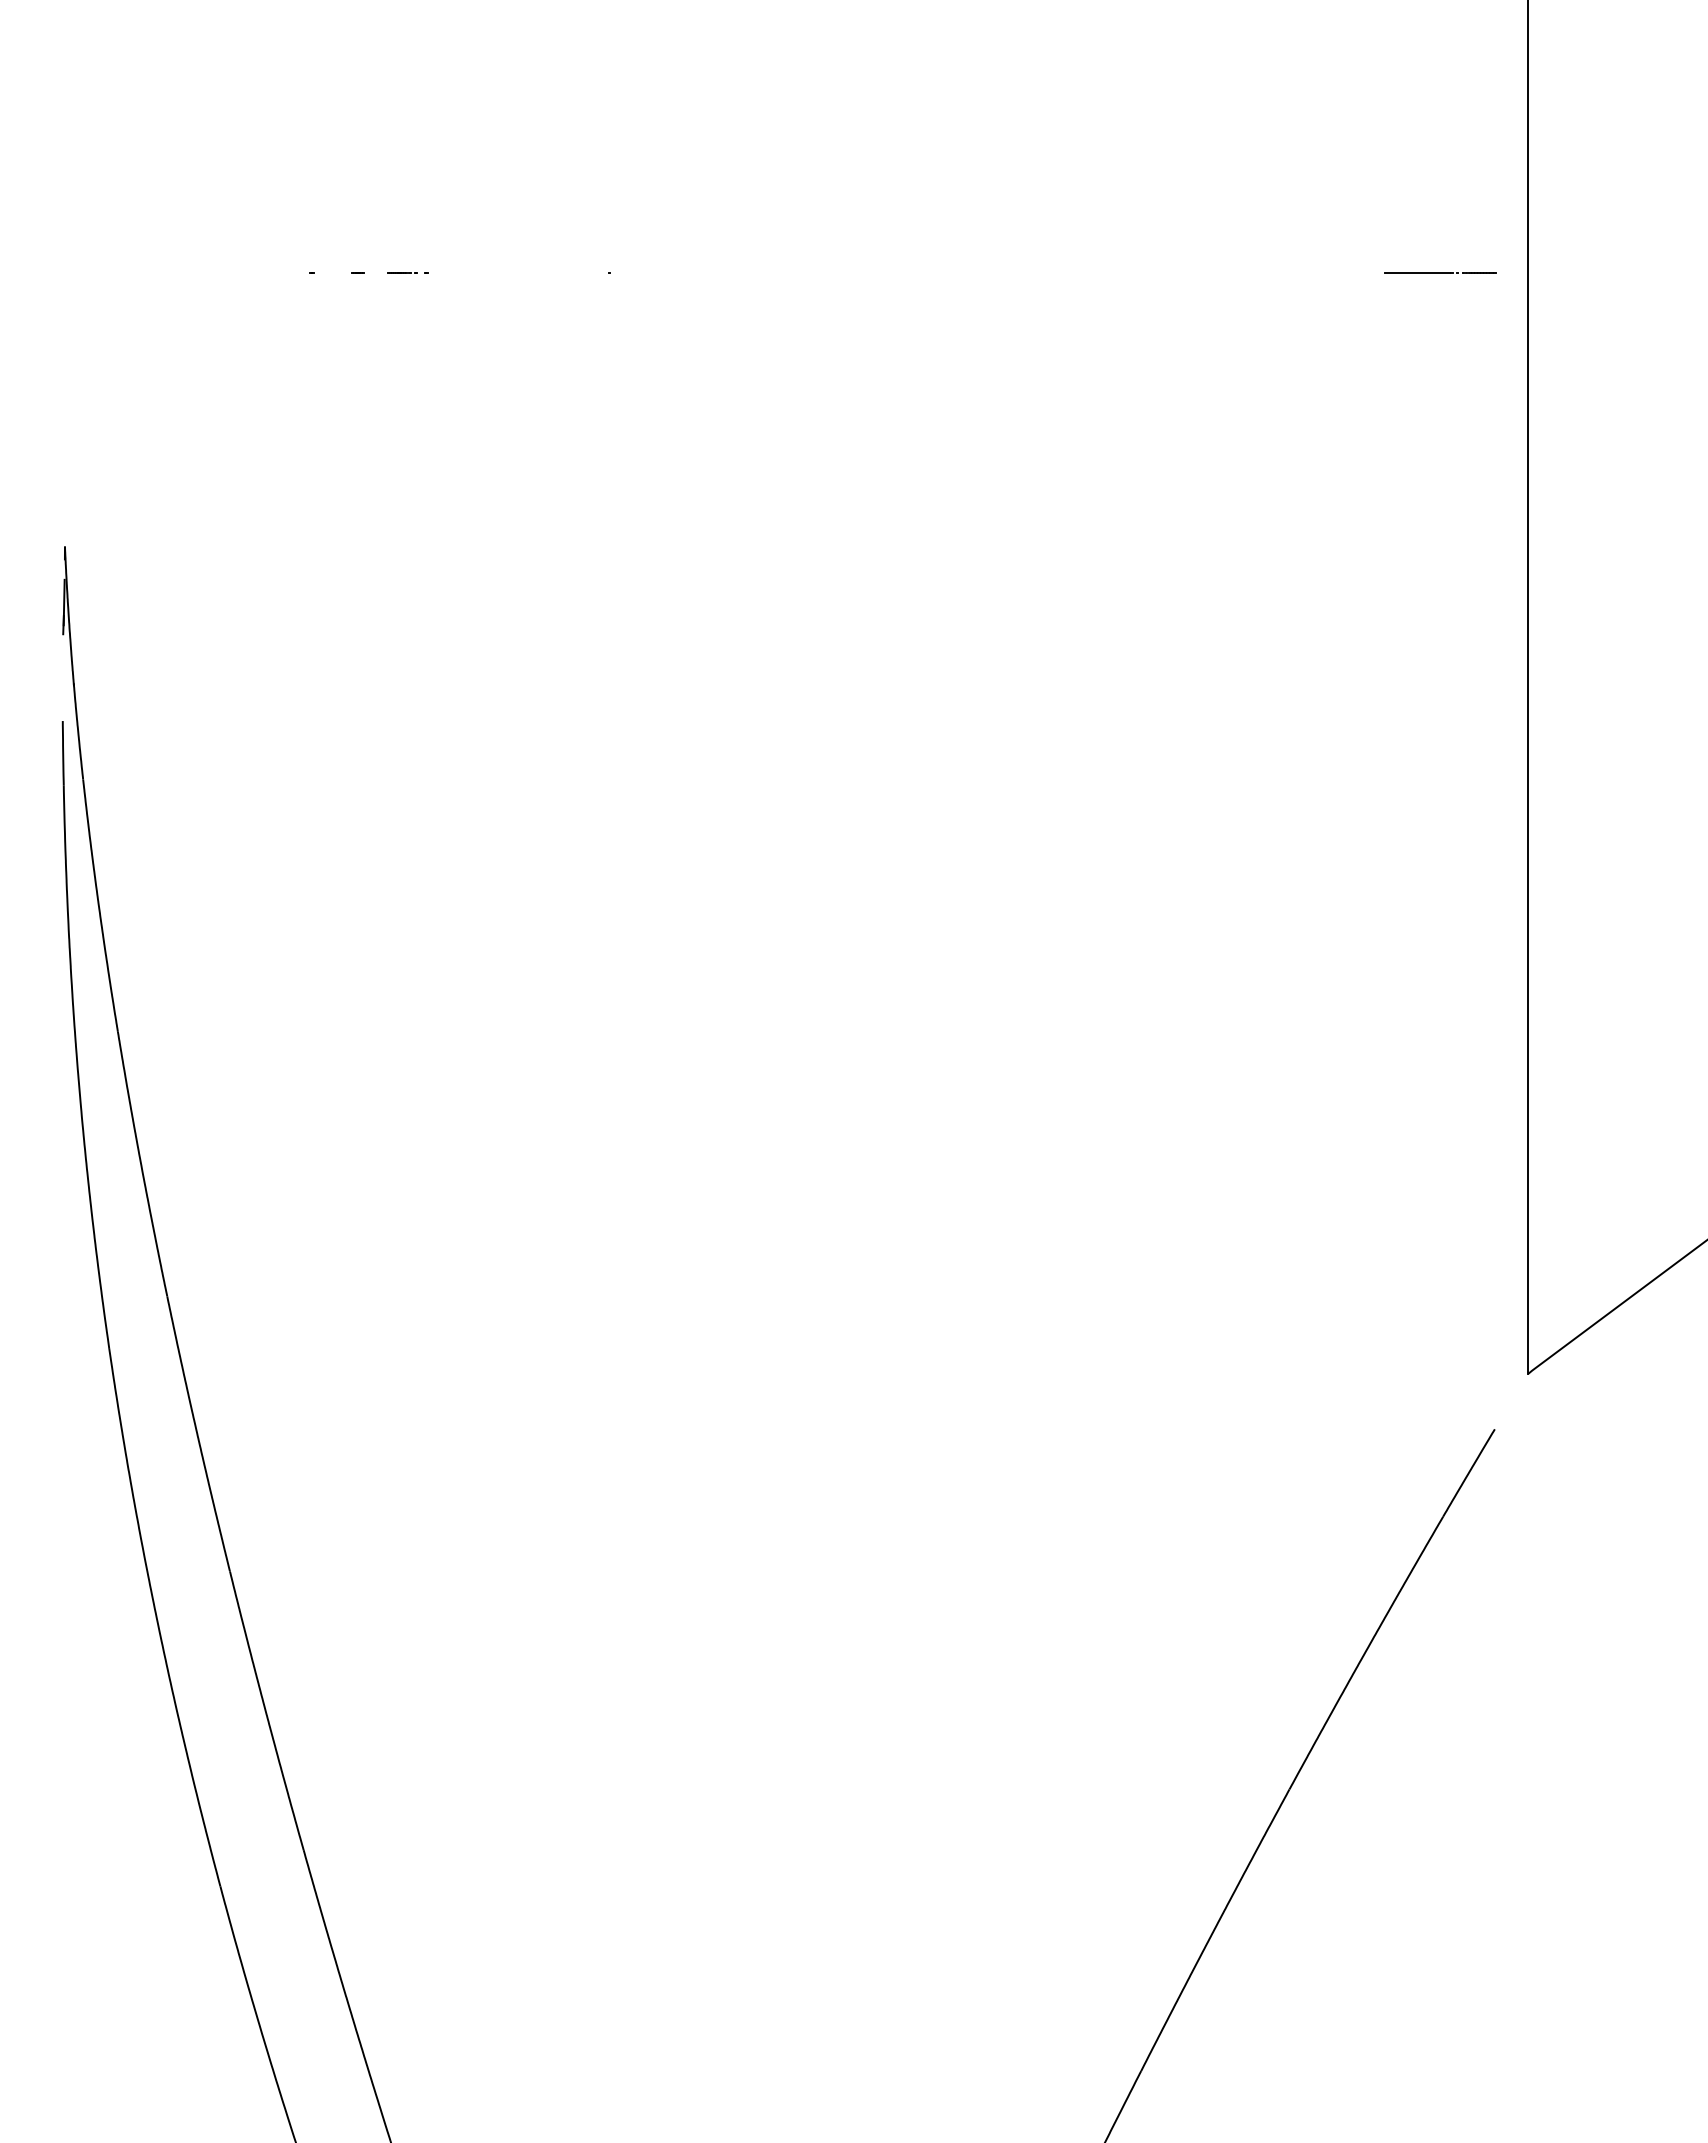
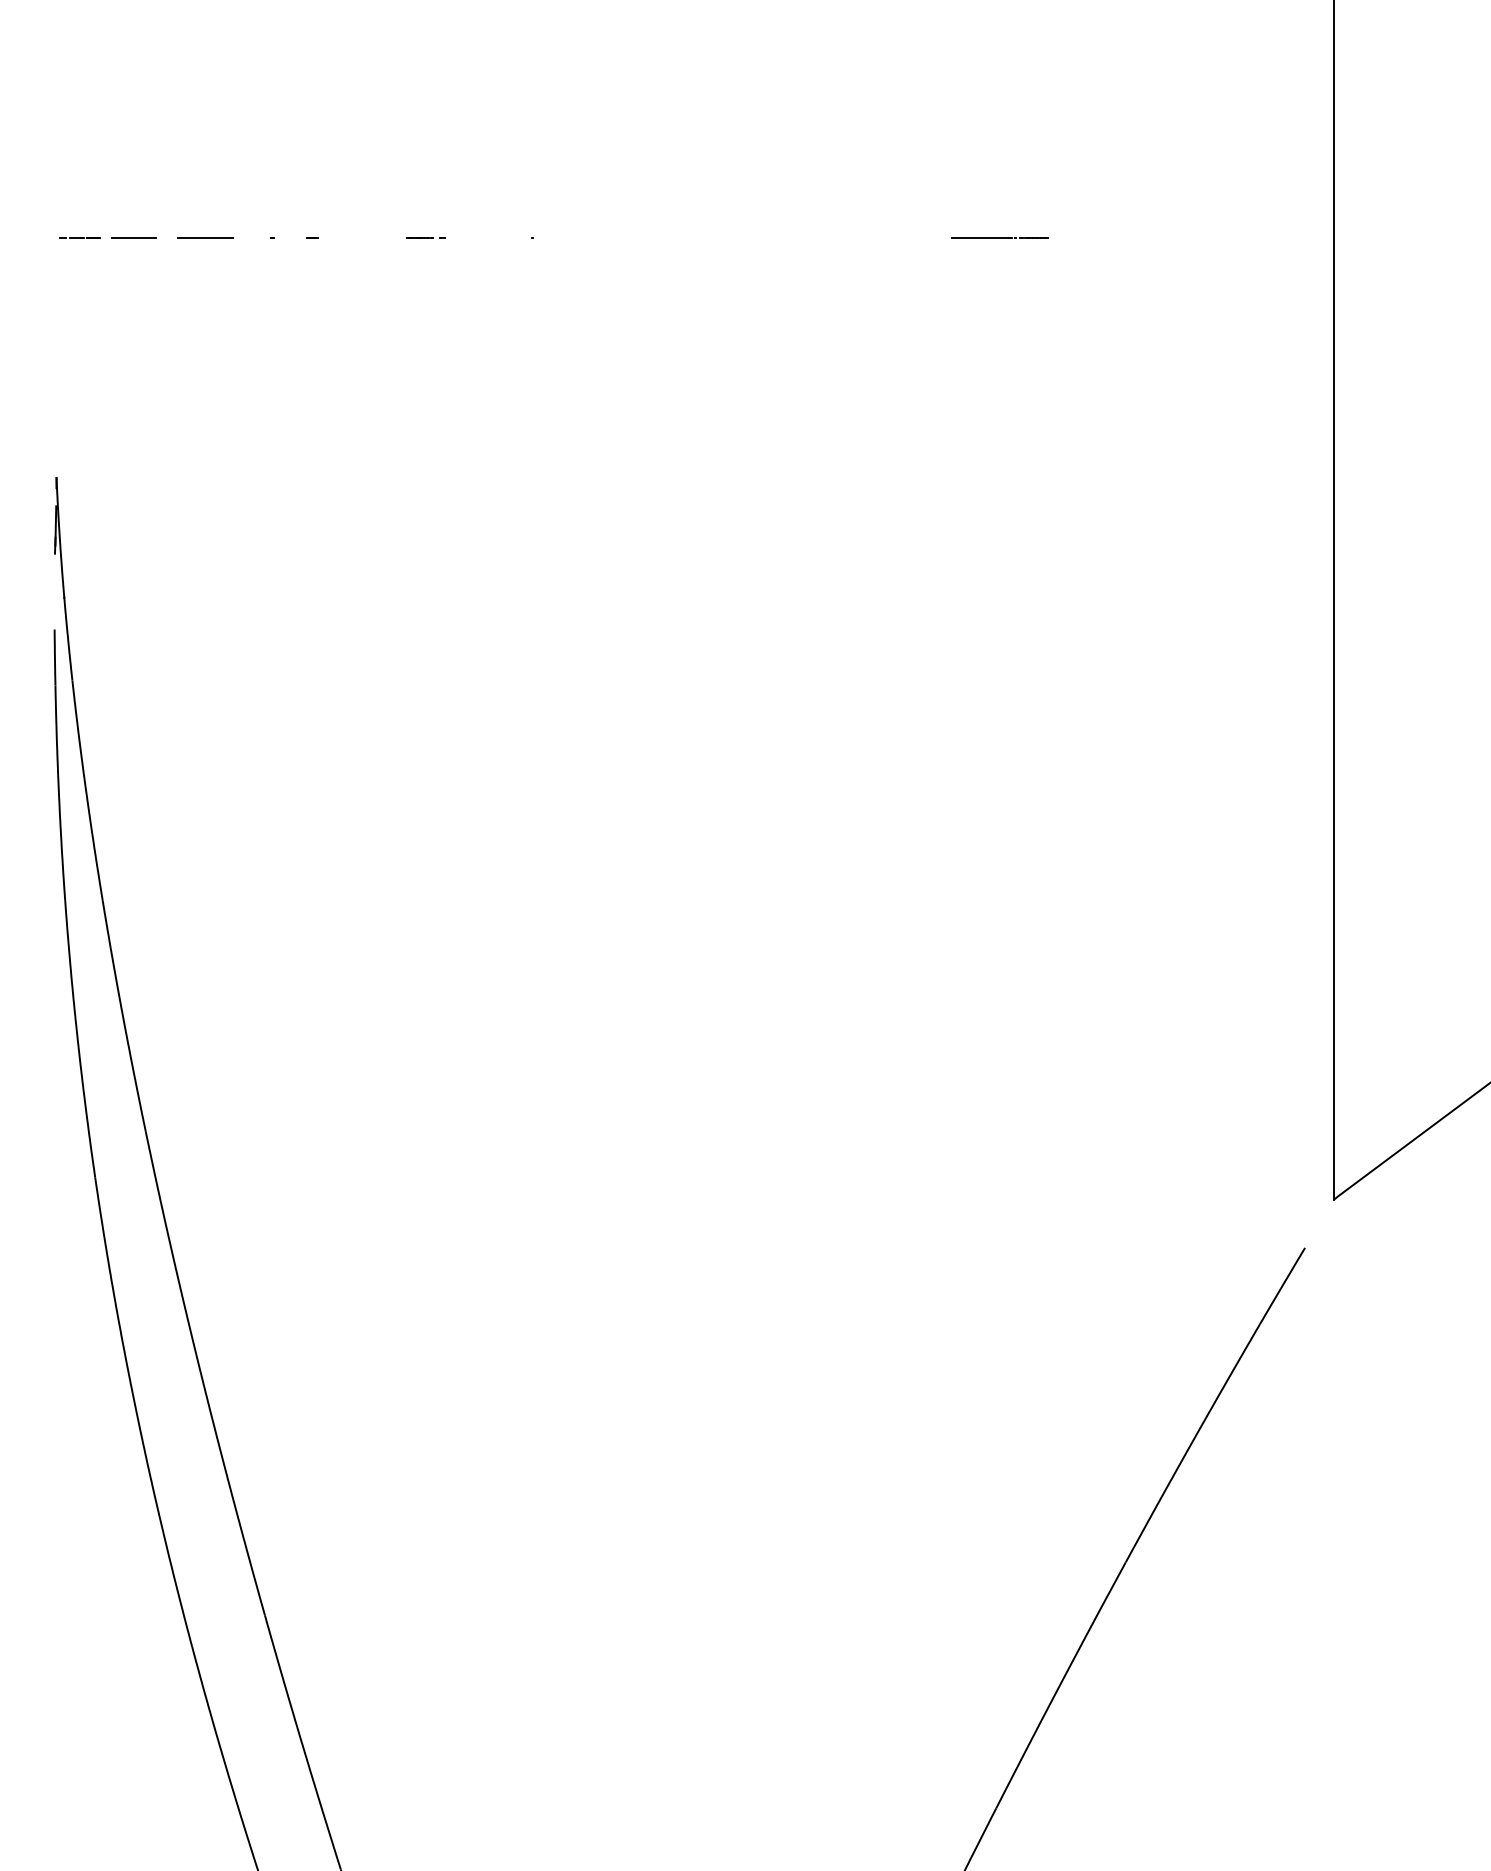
line: (91, 272) -> (79, 237), added
line: (153, 272) -> (133, 237), added
line: (234, 272) -> (204, 237), added
line: (407, 272) -> (424, 237), moved
line: (1440, 272) -> (1000, 237), moved

